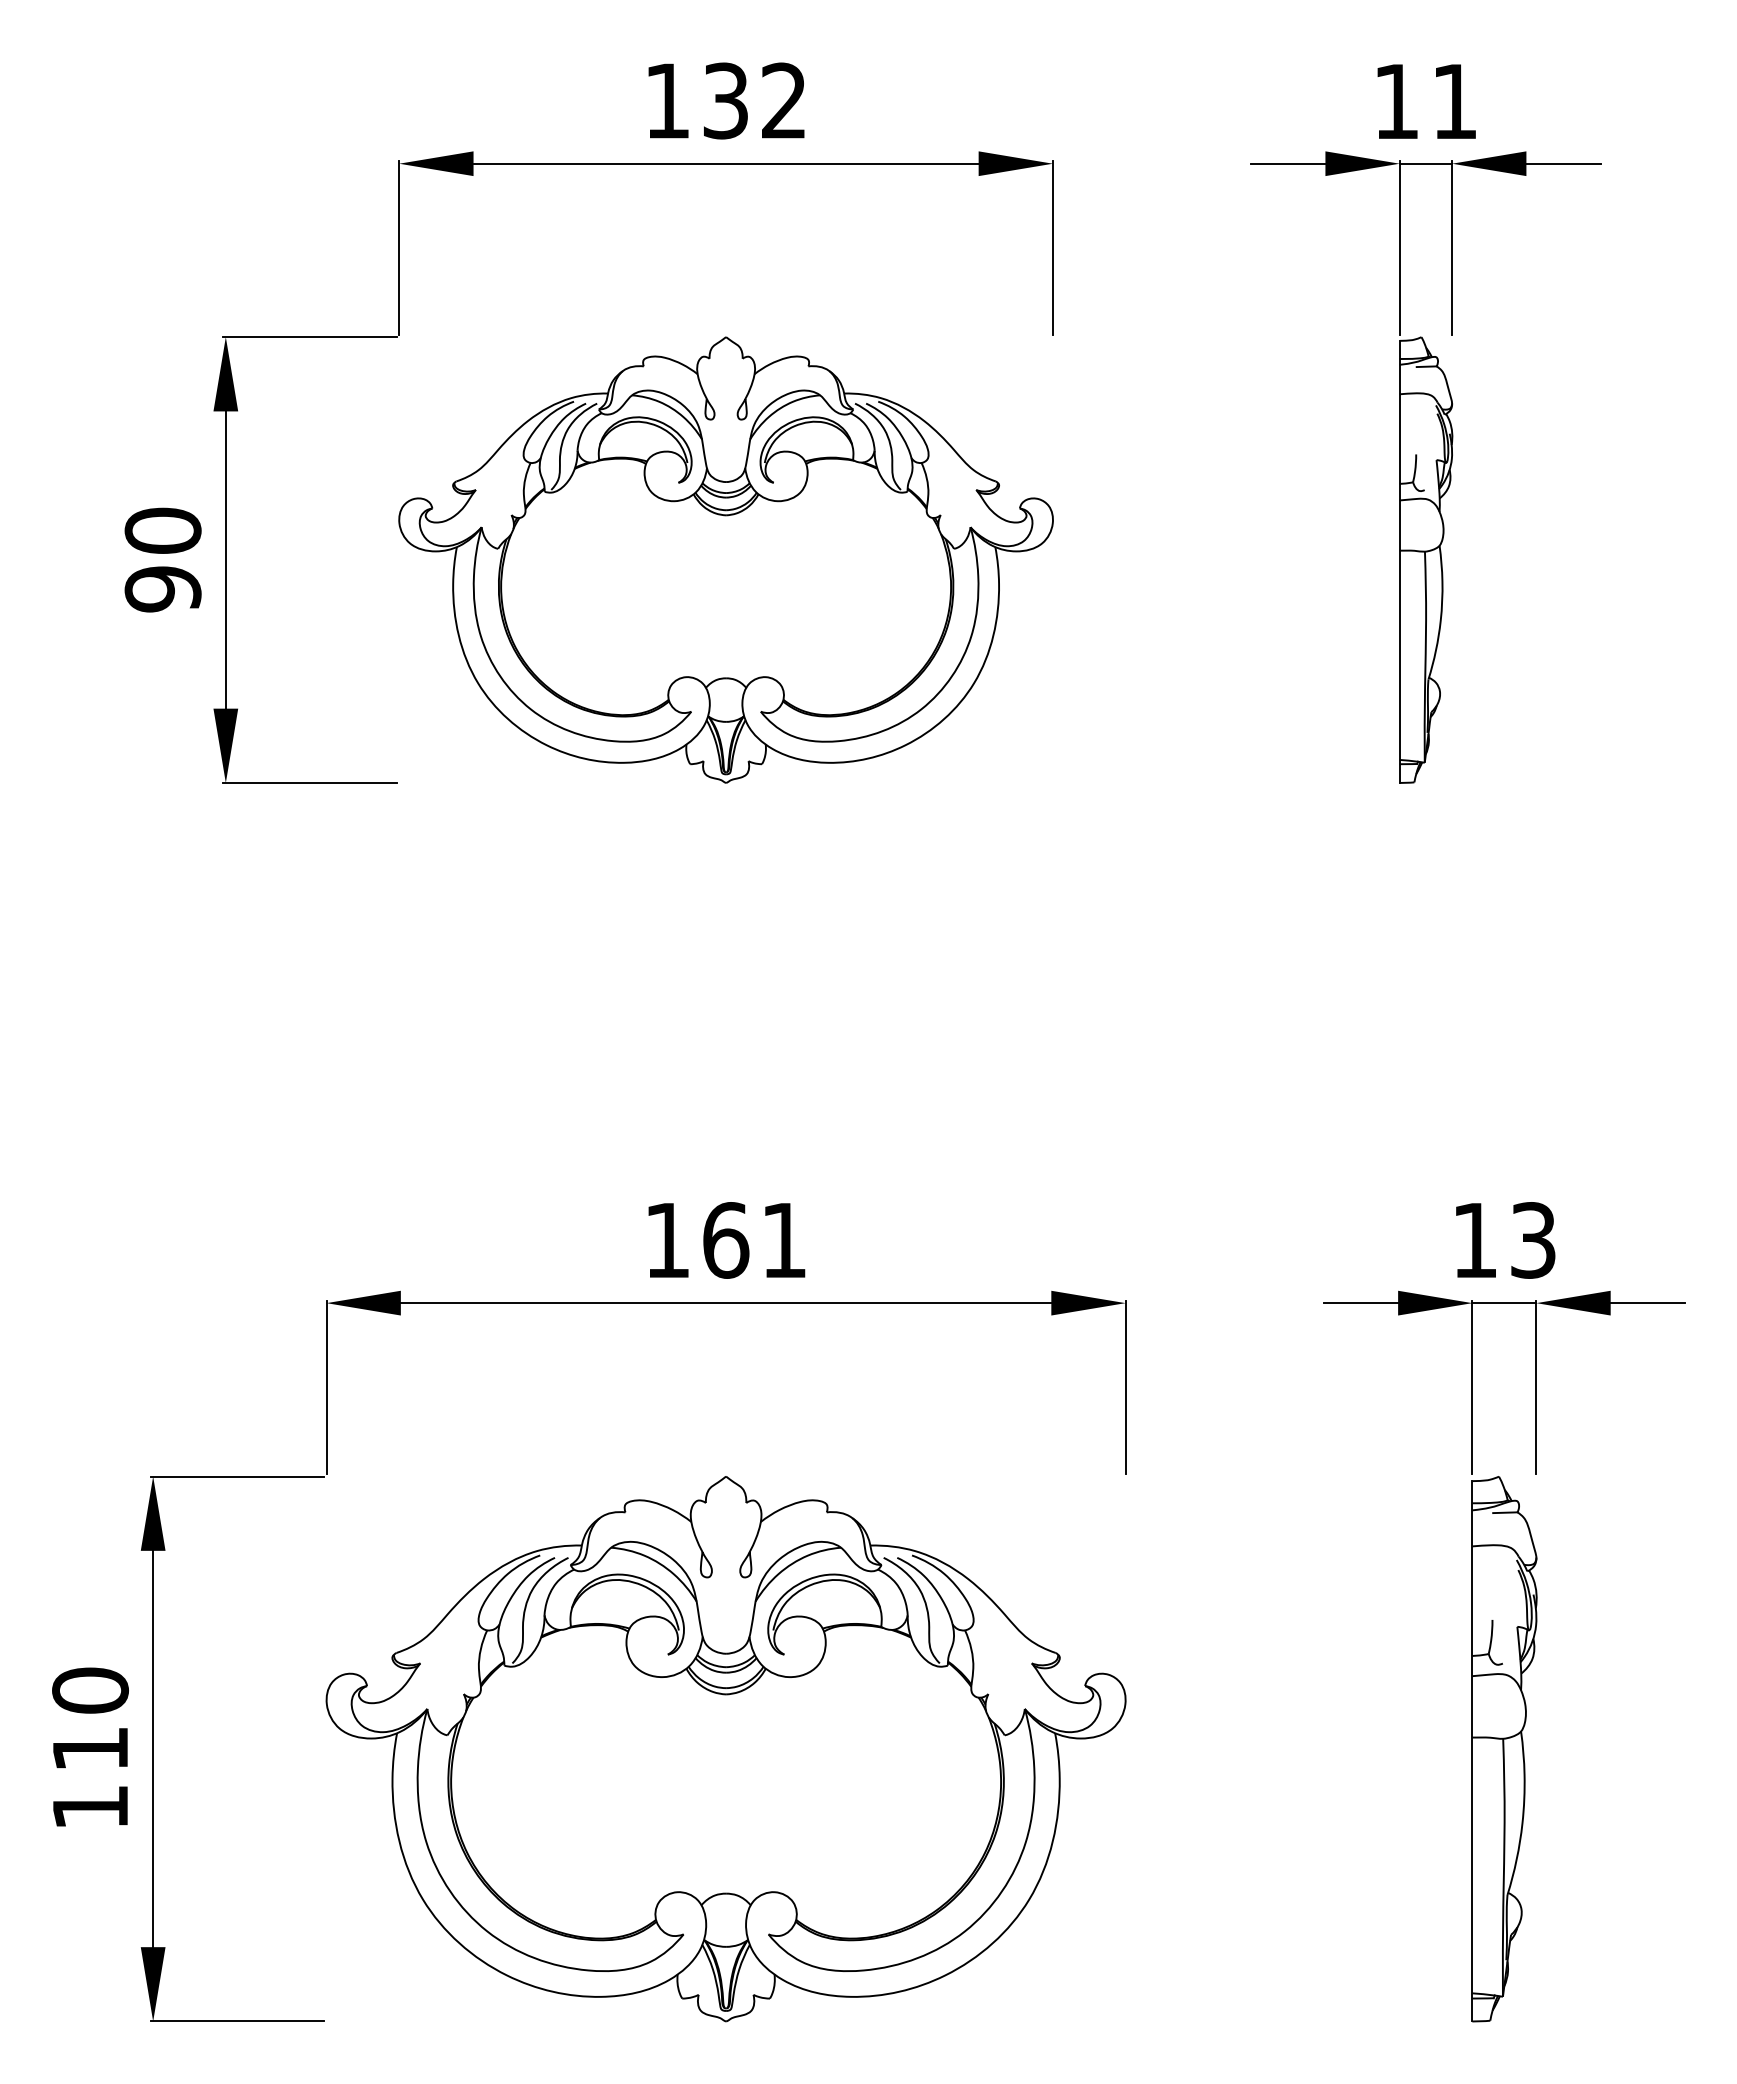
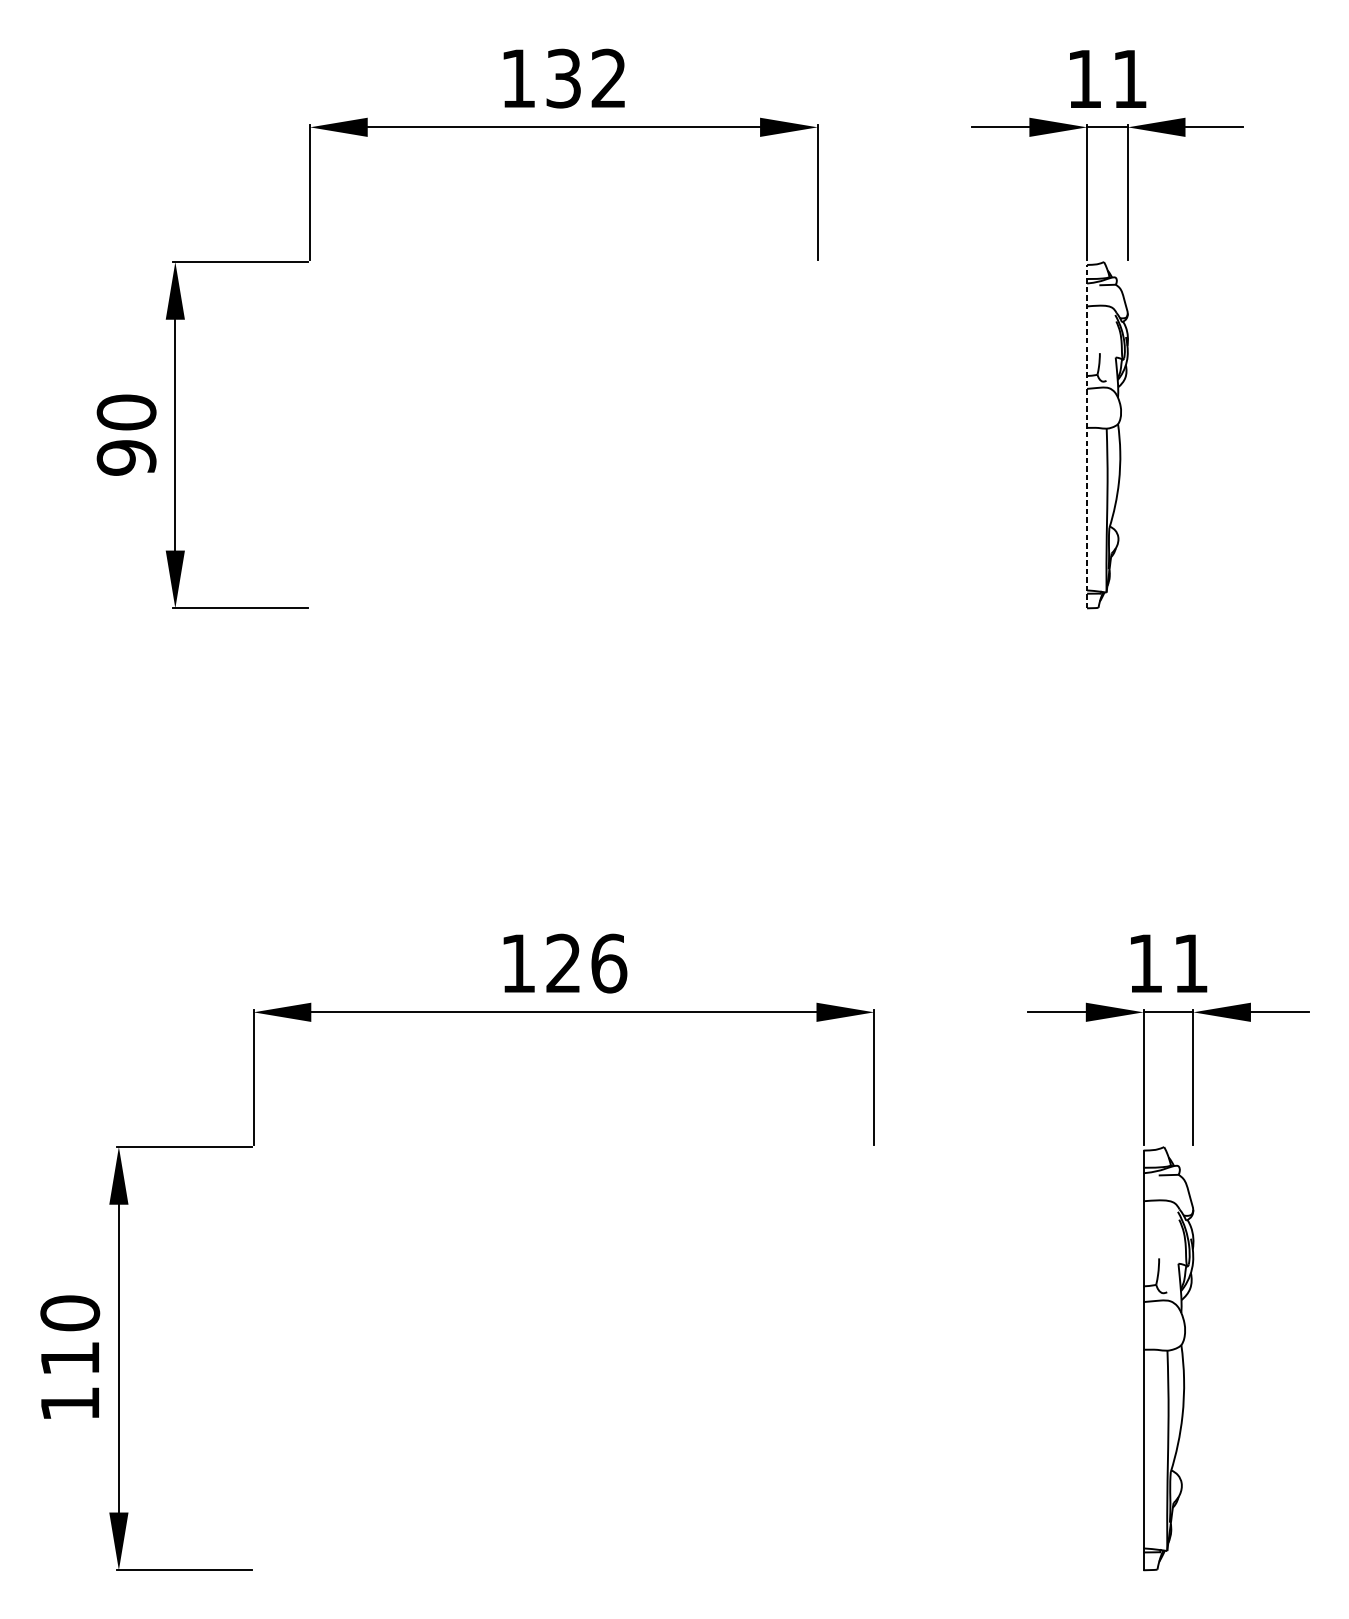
part: (725, 559) -> (563, 434), removed
line: (1399, 561) -> (1086, 436), solid -> dashed
text: (755, 1240) -> (586, 963), 161 -> 126
text: (1533, 1240) -> (1191, 963), 13 -> 11
part: (725, 1749) -> (563, 1359), removed

